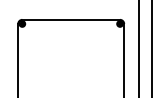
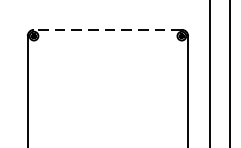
line: (71, 19) -> (108, 29), solid -> dashed

